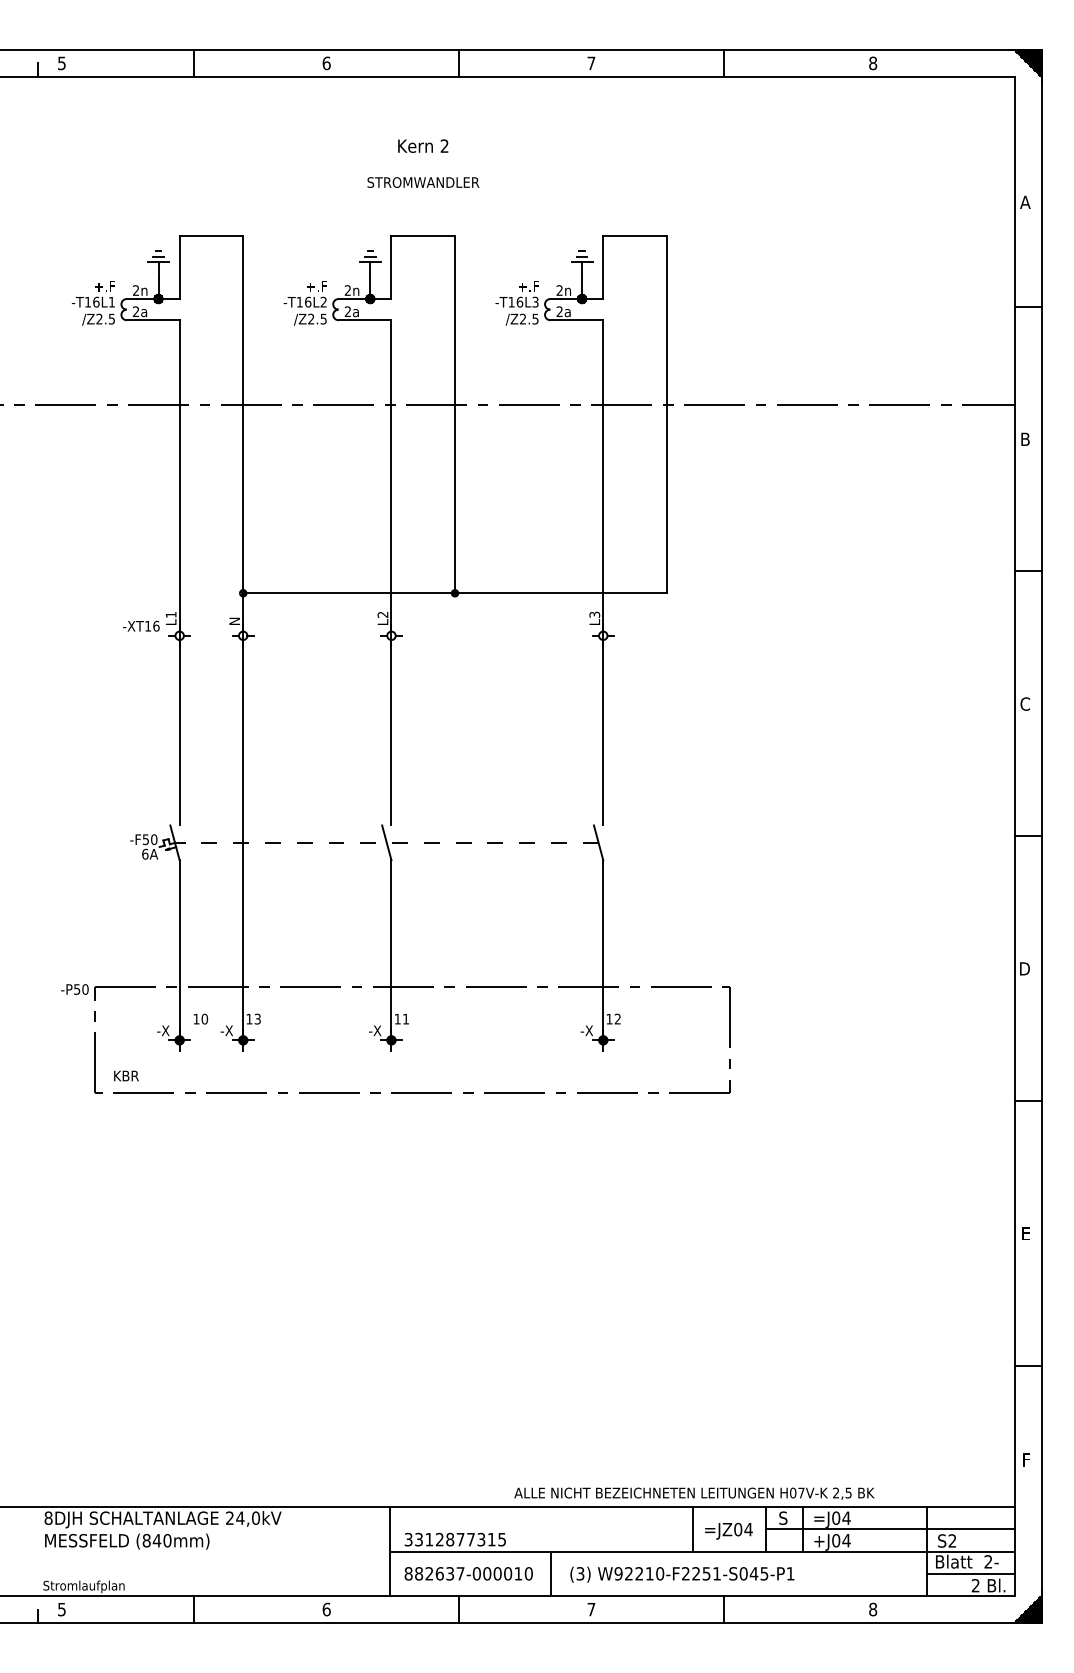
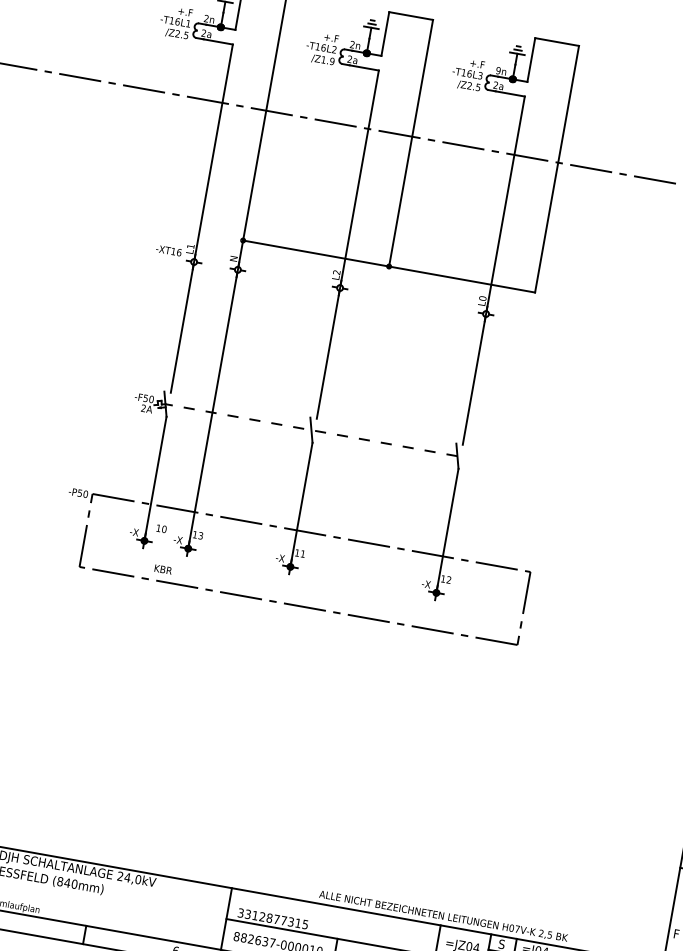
text: (559, 290) -> (498, 70), 2n -> 9n
text: (317, 318) -> (328, 60), /Z2.5 -> /Z1.9
text: (594, 614) -> (482, 298), L3 -> L0
text: (145, 853) -> (143, 407), 6A -> 2A
text: (126, 1075) -> (163, 569), moved

